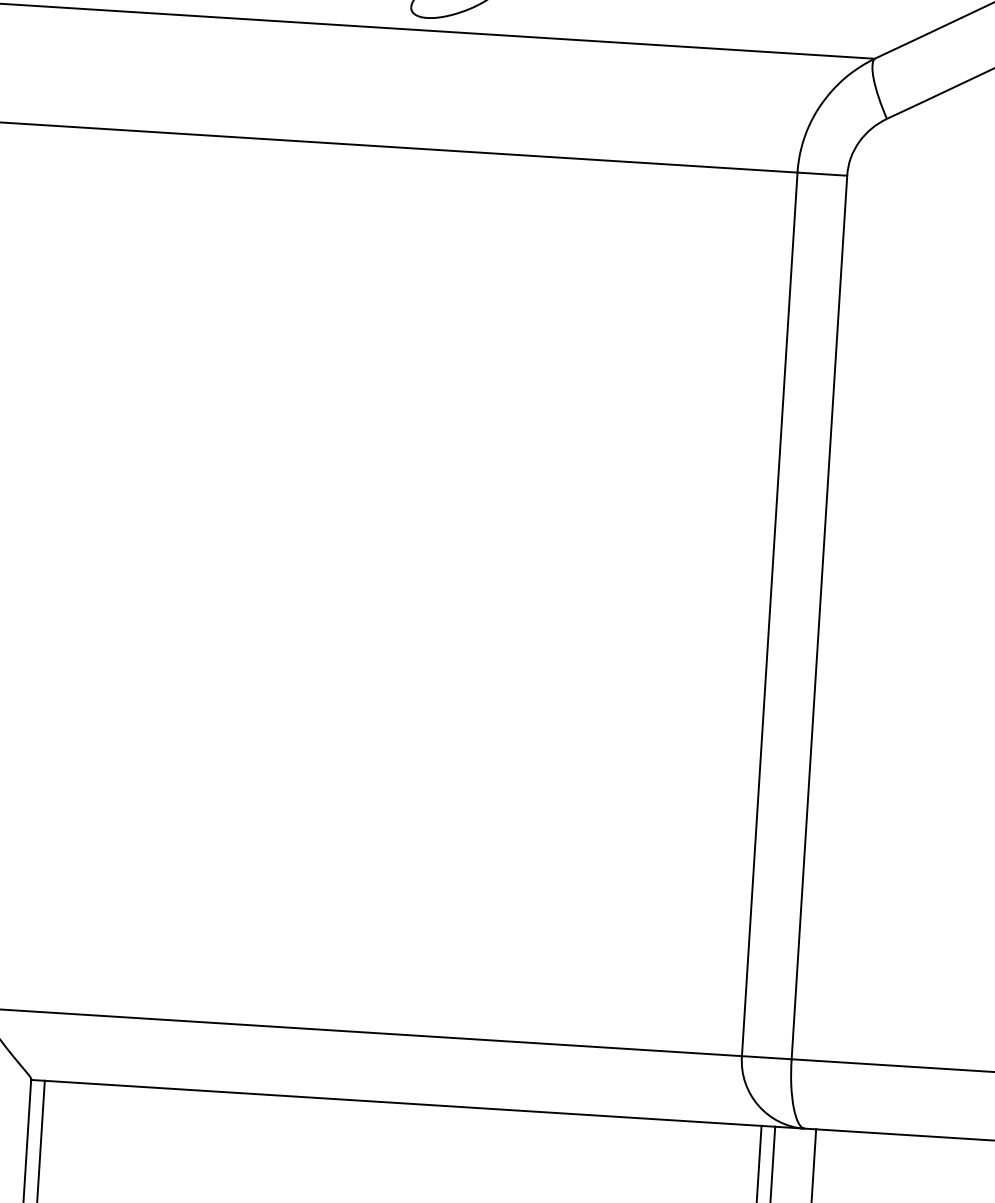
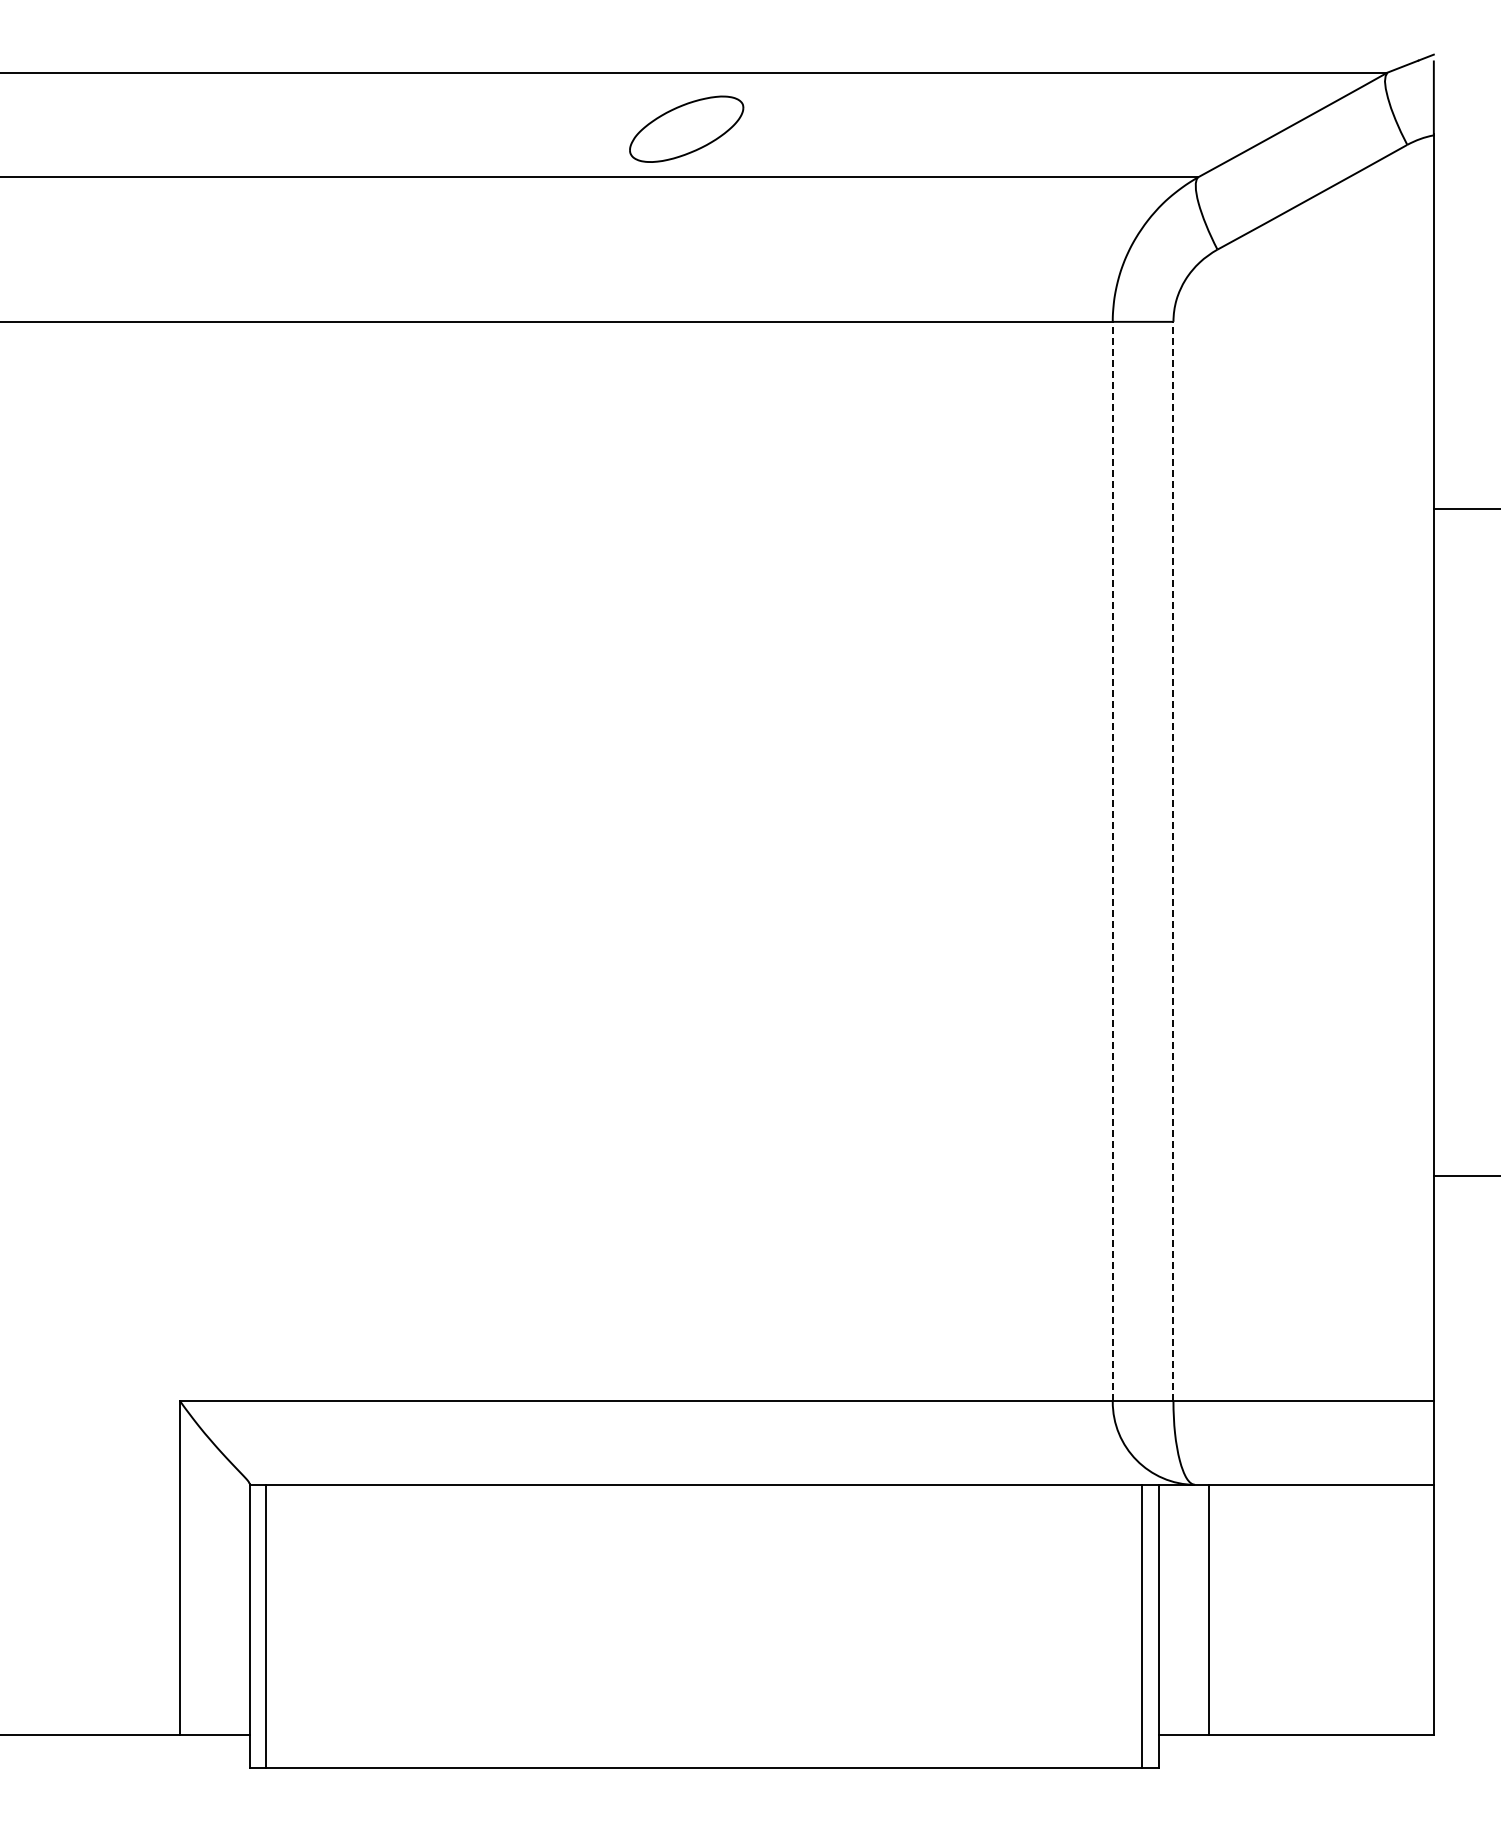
line: (769, 614) -> (1112, 861), solid -> dashed
line: (819, 617) -> (1173, 861), solid -> dashed

